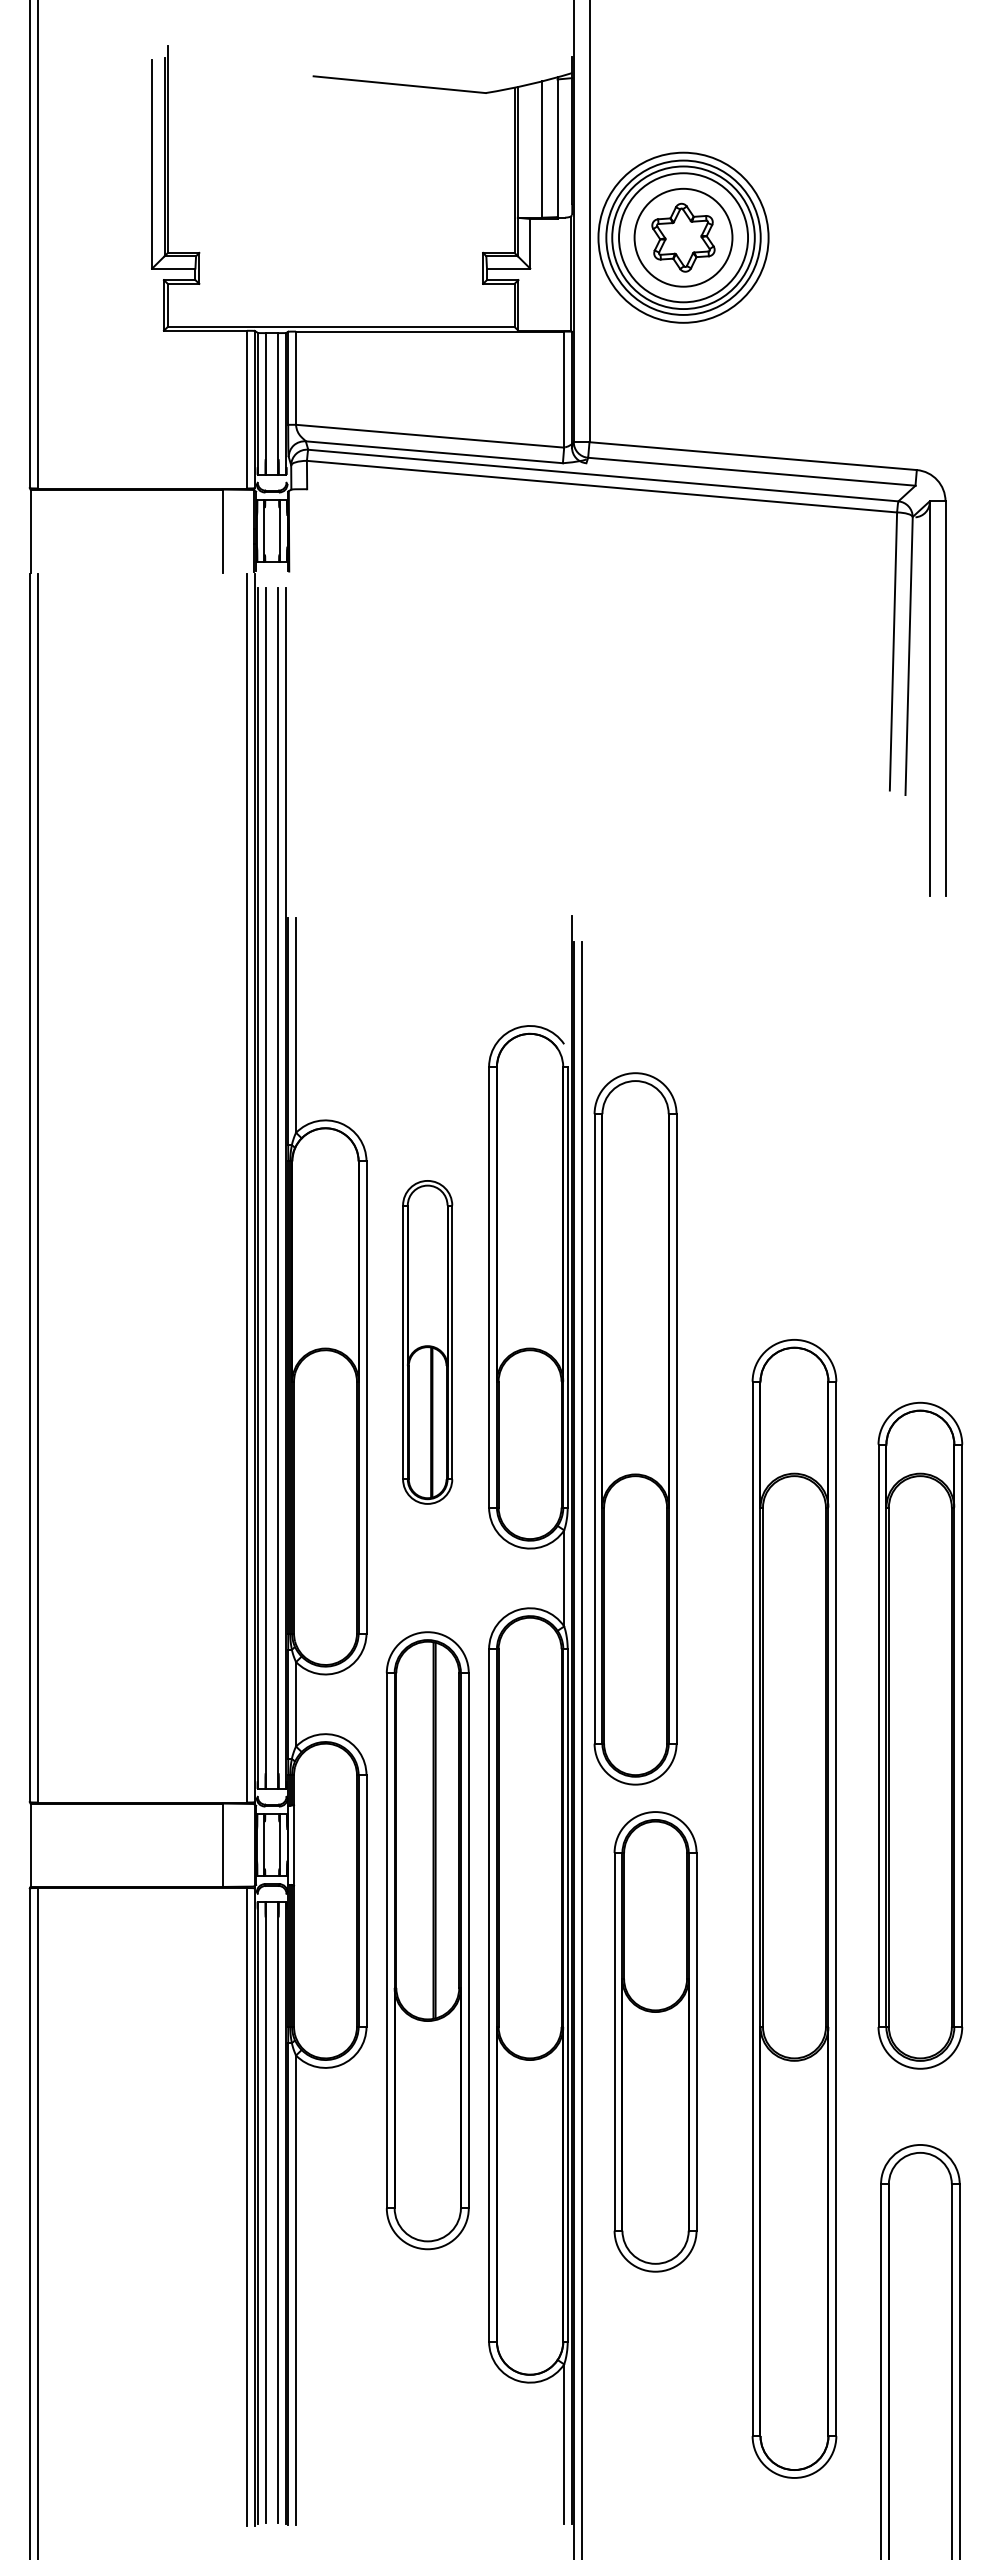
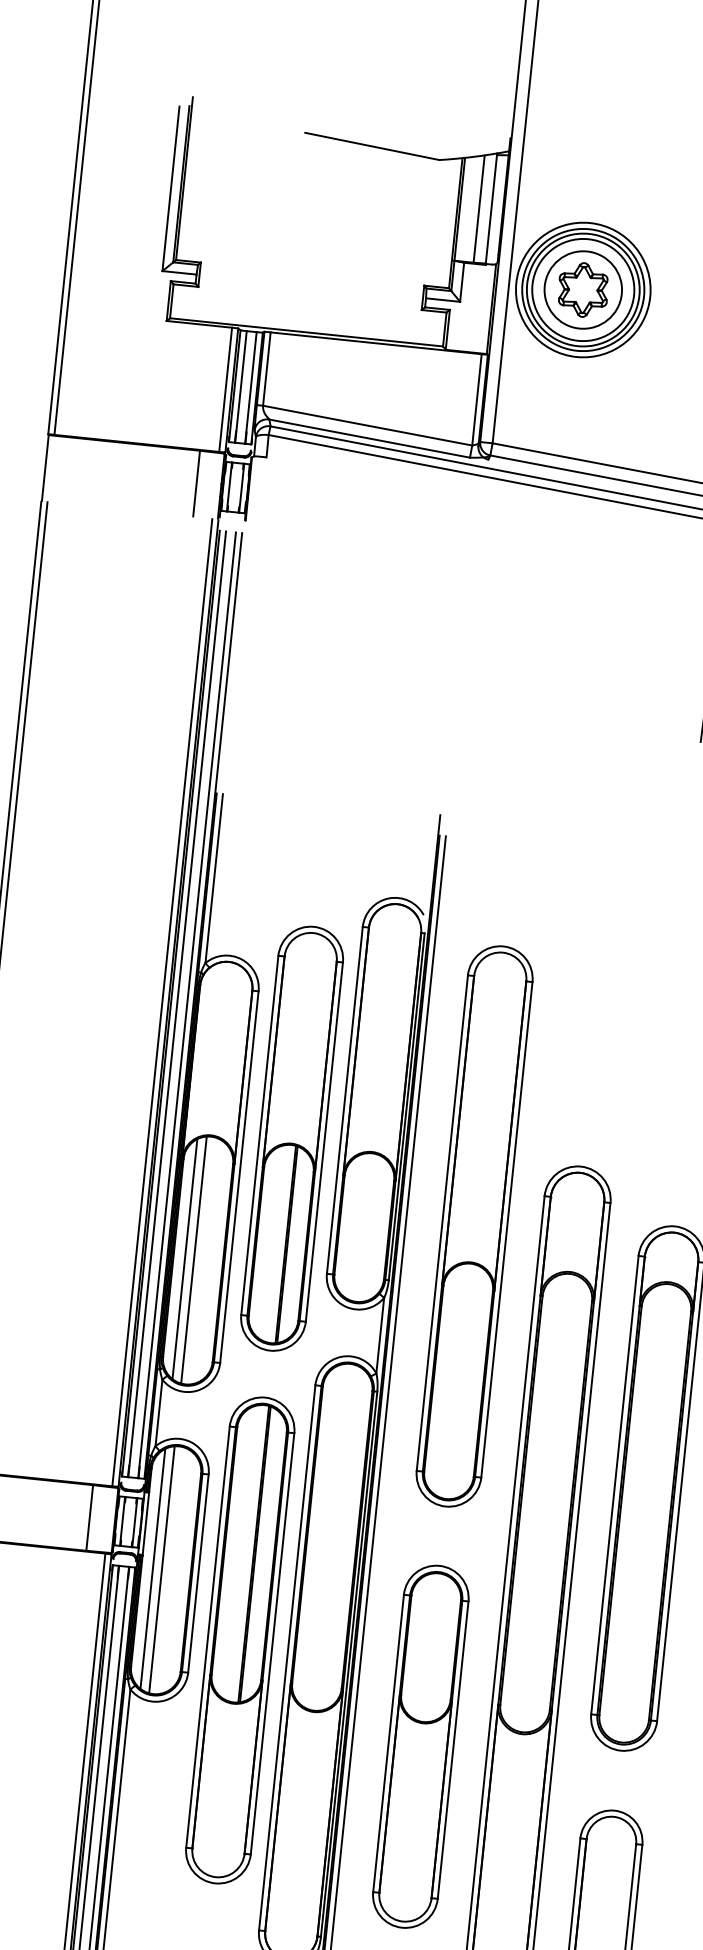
part: (427, 1342) -> (291, 1138), size x1.67
part: (635, 1428) -> (474, 1226), moved
line: (308, 1507) -> (184, 1259), added
line: (320, 1507) -> (194, 1260), added
line: (308, 1900) -> (152, 1568), added
line: (320, 1900) -> (162, 1569), added
part: (427, 1940) -> (240, 1640), moved
part: (655, 2041) -> (420, 1746), moved

